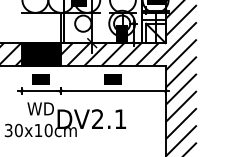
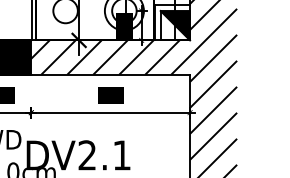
fill: (155, 33) -> (174, 25), added

